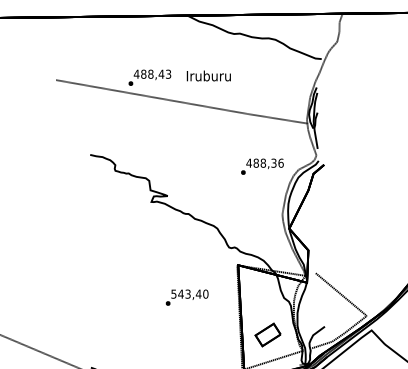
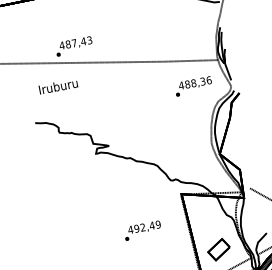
text: (150, 73) -> (73, 42), 488,43 -> 487,43
text: (208, 75) -> (58, 86), moved
text: (262, 166) -> (193, 86), moved
text: (189, 293) -> (144, 226), 543,40 -> 492,49

